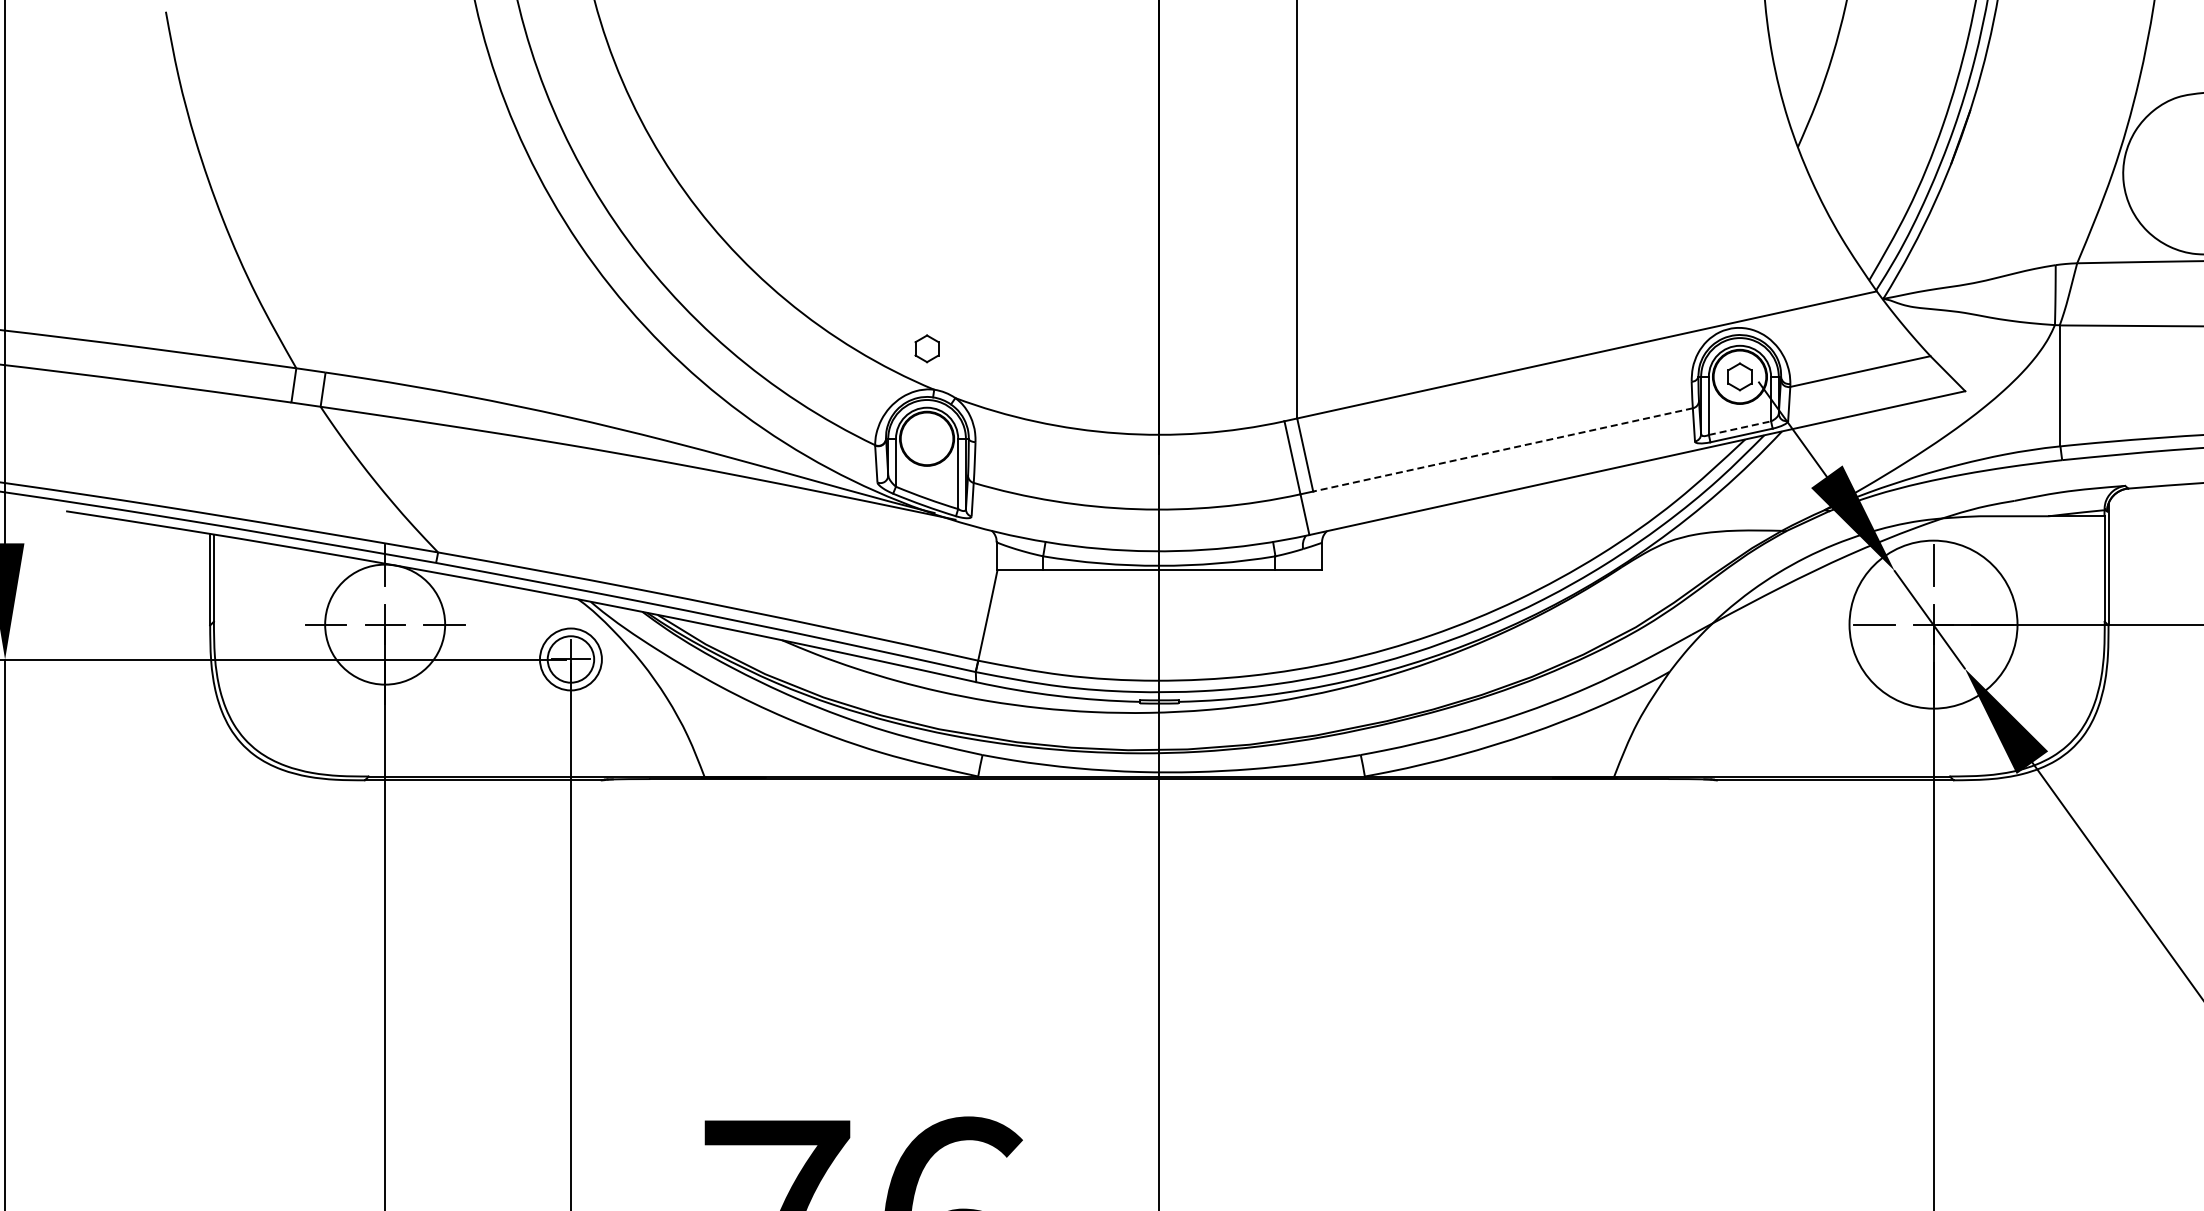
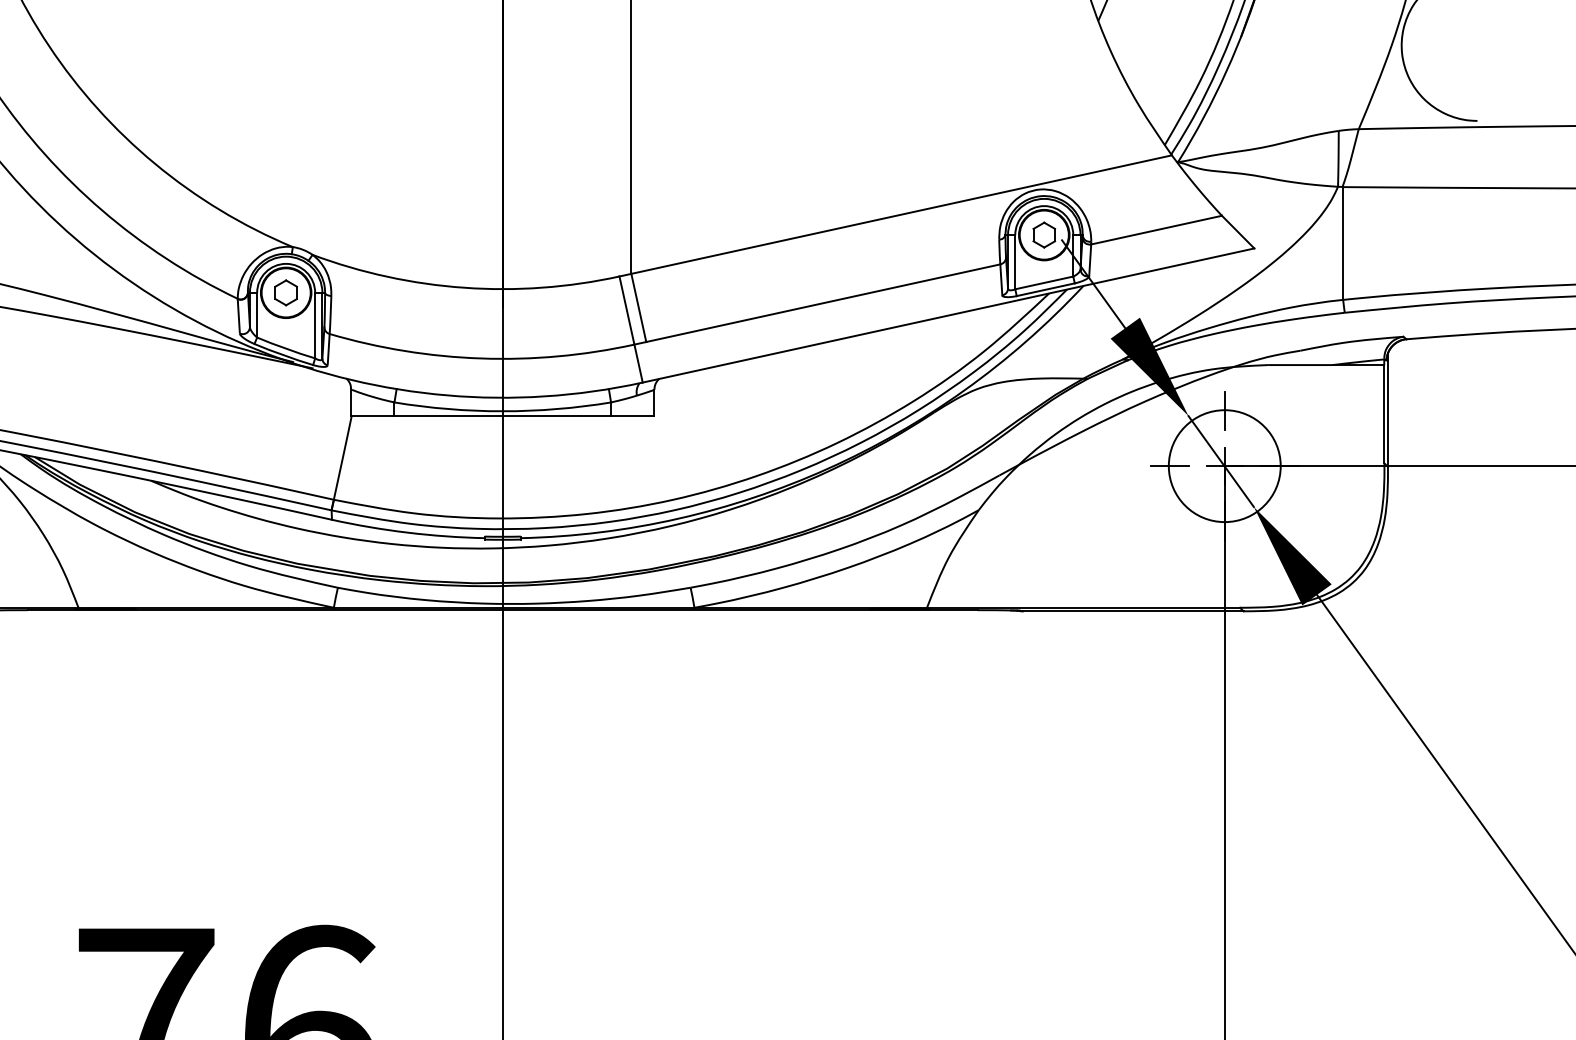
part: (926, 348) -> (285, 292), moved
line: (1739, 428) -> (1043, 283), dashed -> solid
line: (1502, 450) -> (822, 303), dashed -> solid
circle: (1933, 624) -> (1224, 466), size x0.71

